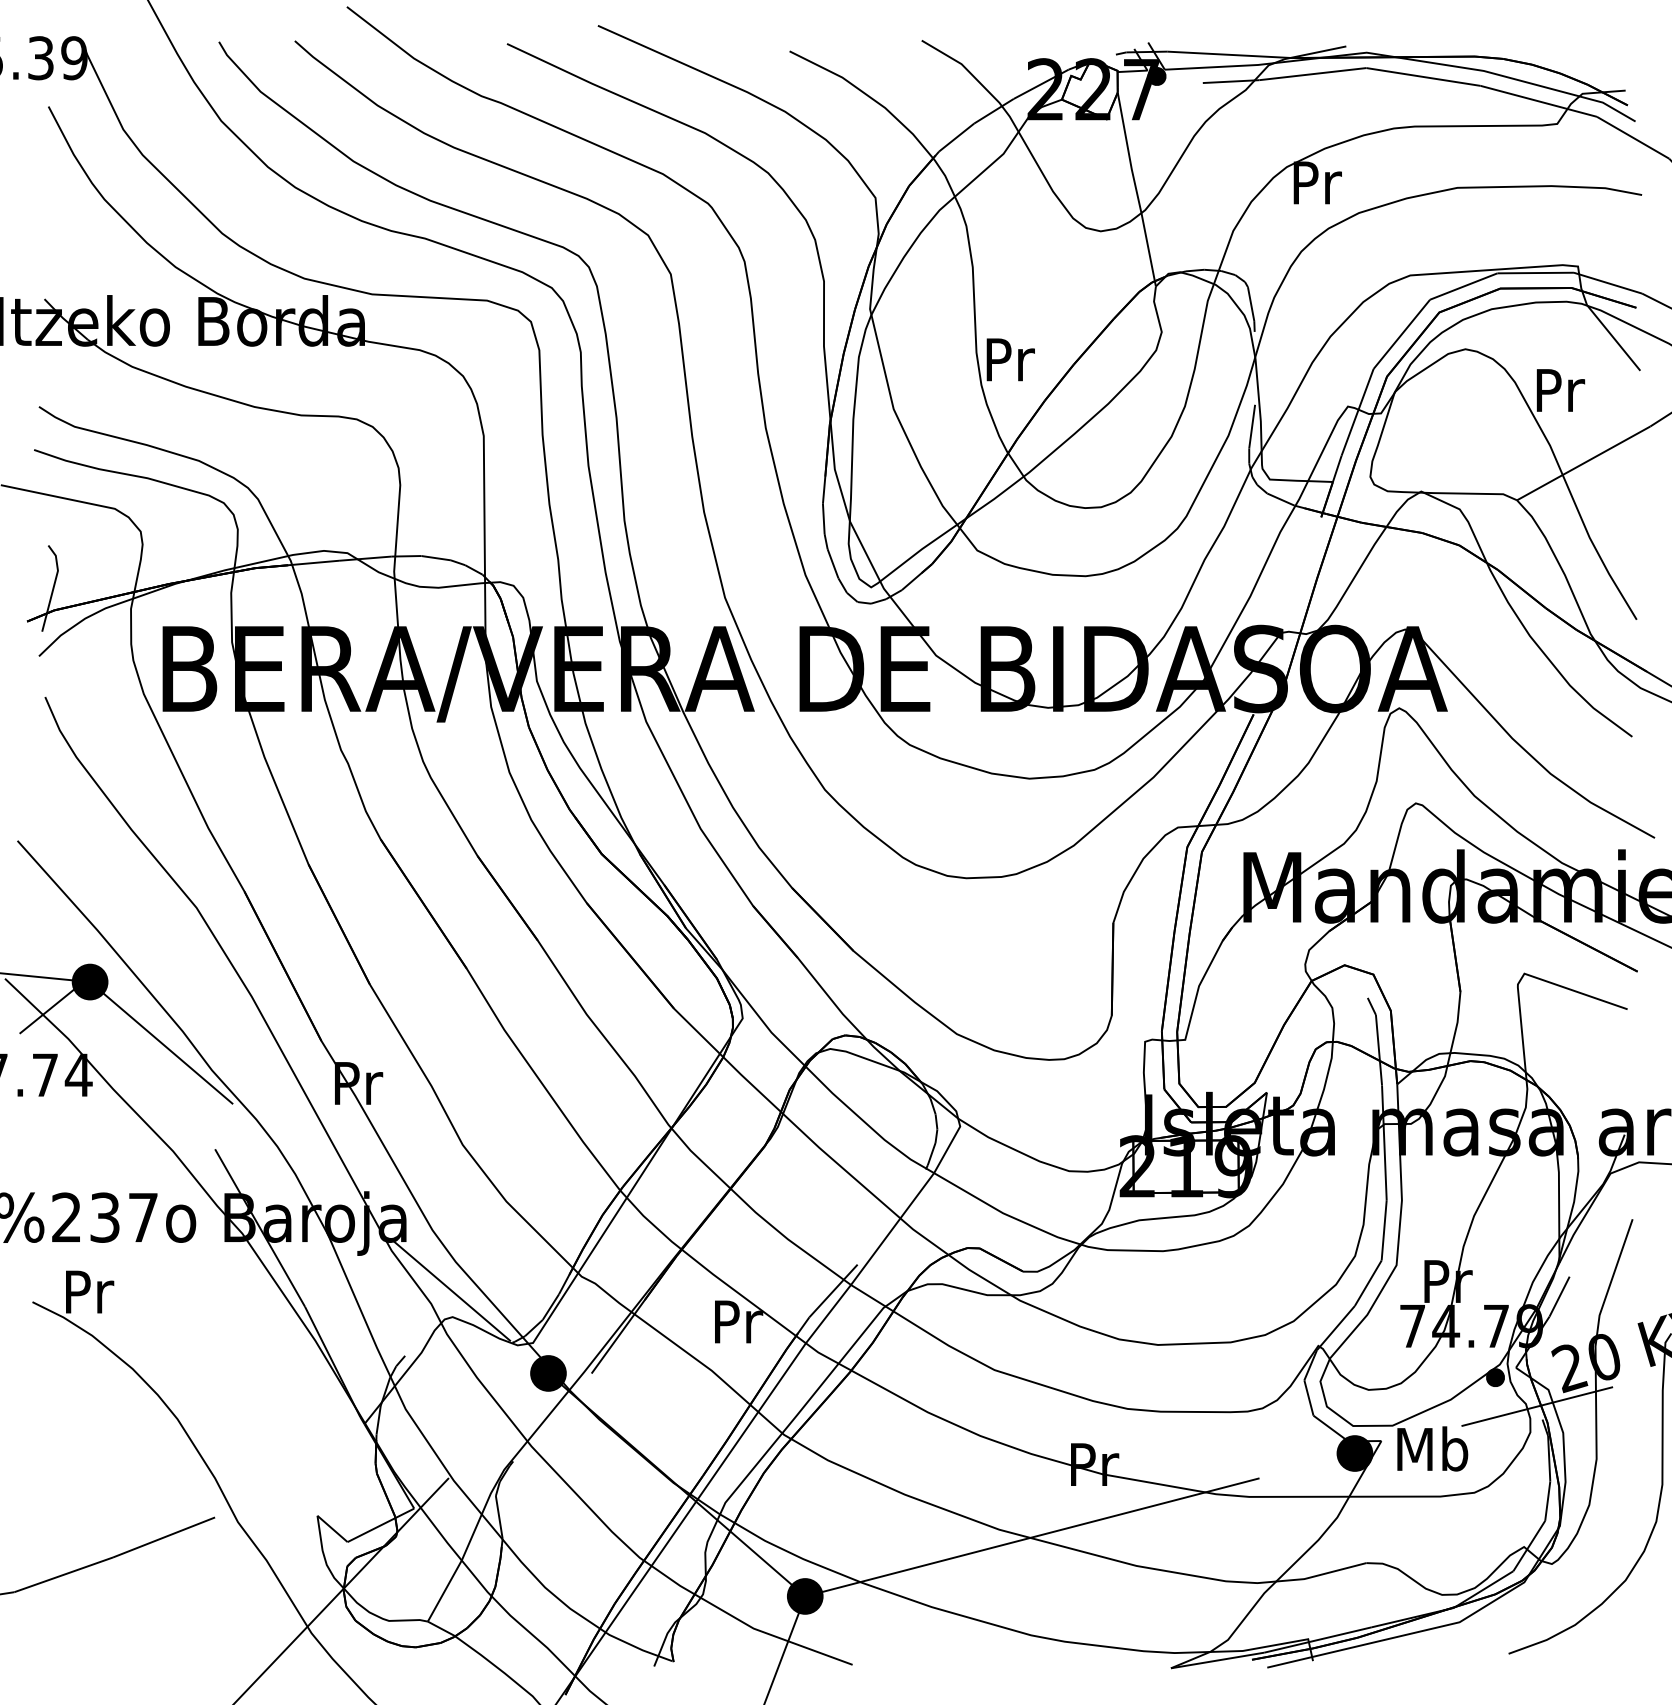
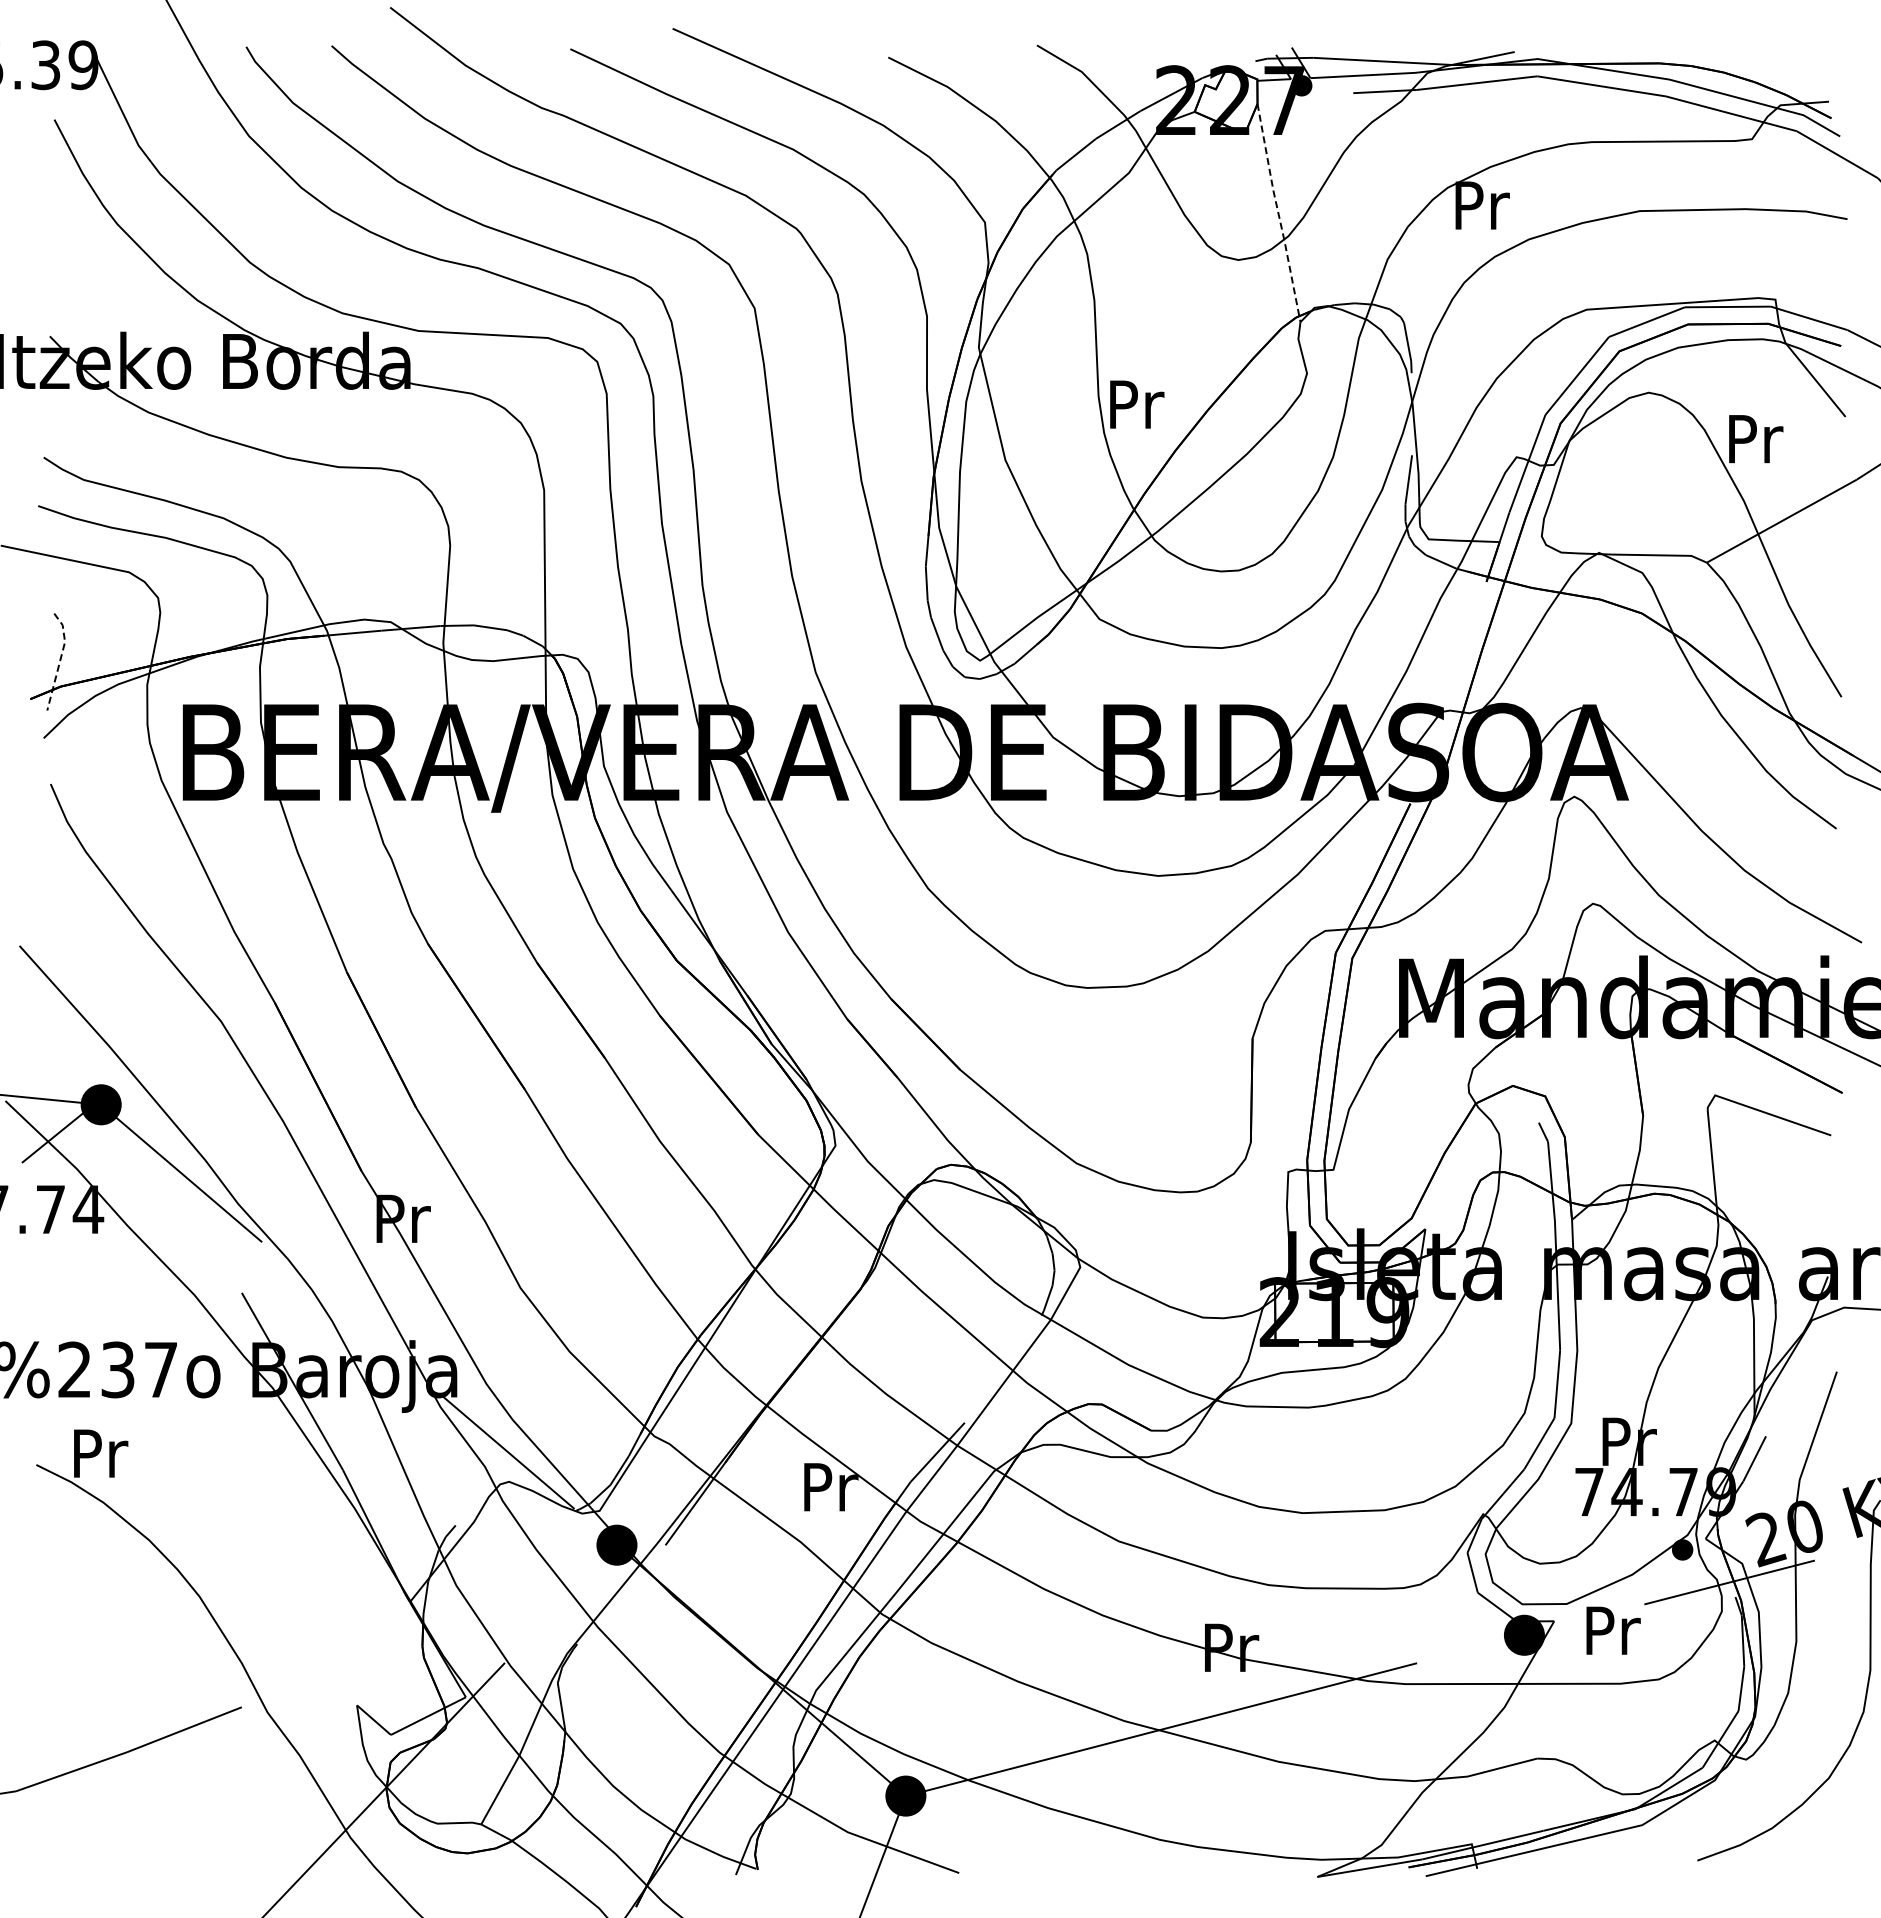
line: (1136, 189) -> (1278, 213), solid -> dashed
line: (53, 586) -> (60, 659), solid -> dashed
text: (1432, 1448) -> (1611, 1629), Mb -> Pr

